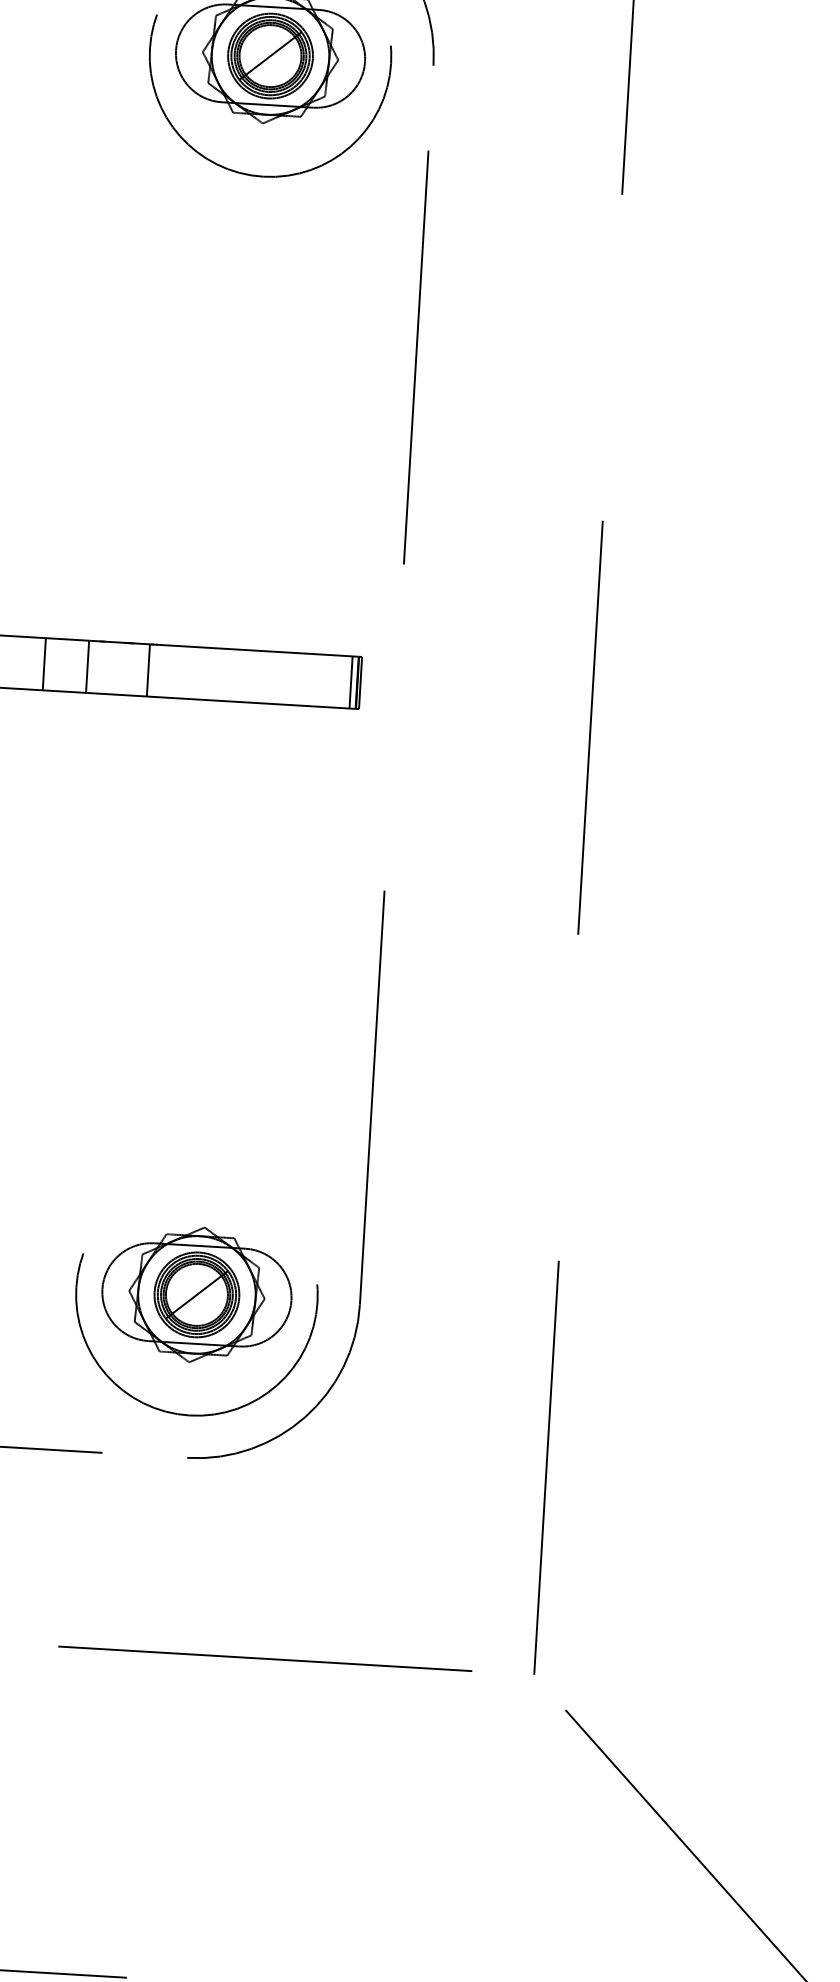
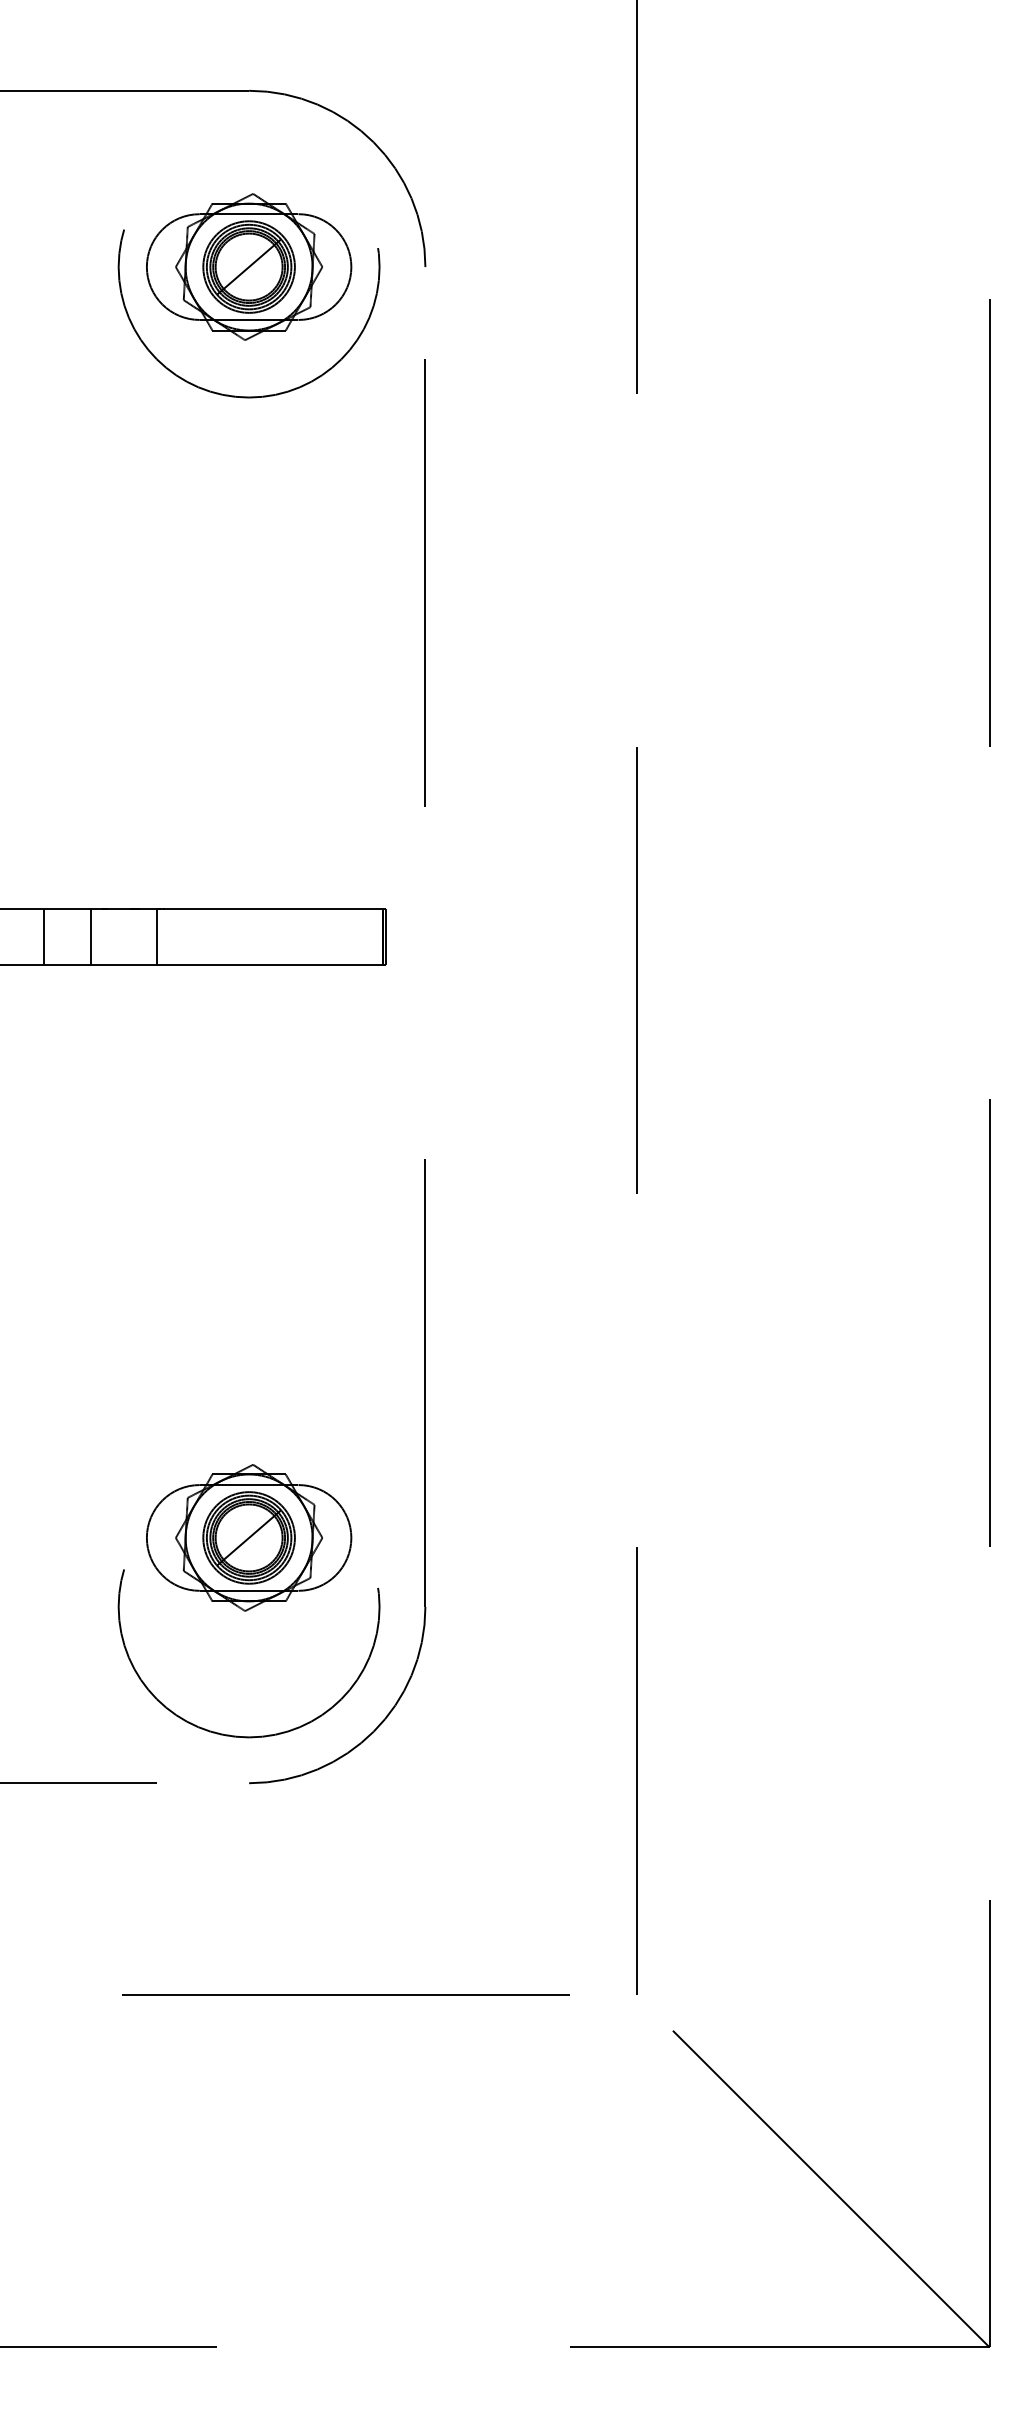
line: (351, 682) -> (376, 936), removed
part: (197, 1294) -> (249, 1537), moved

